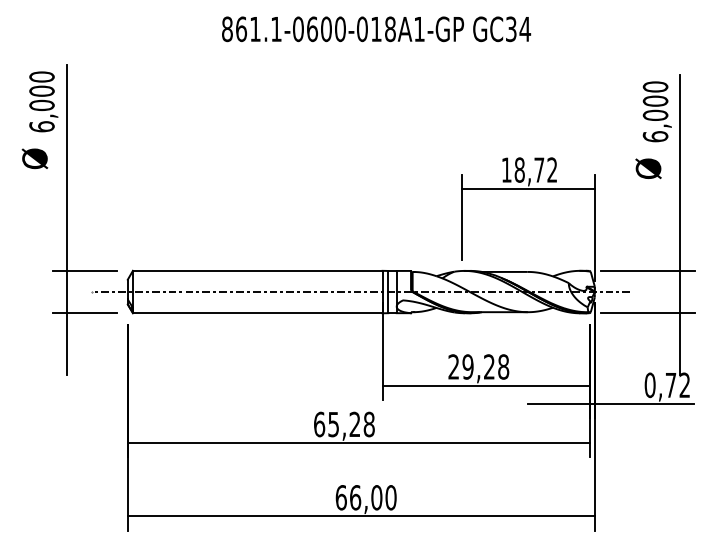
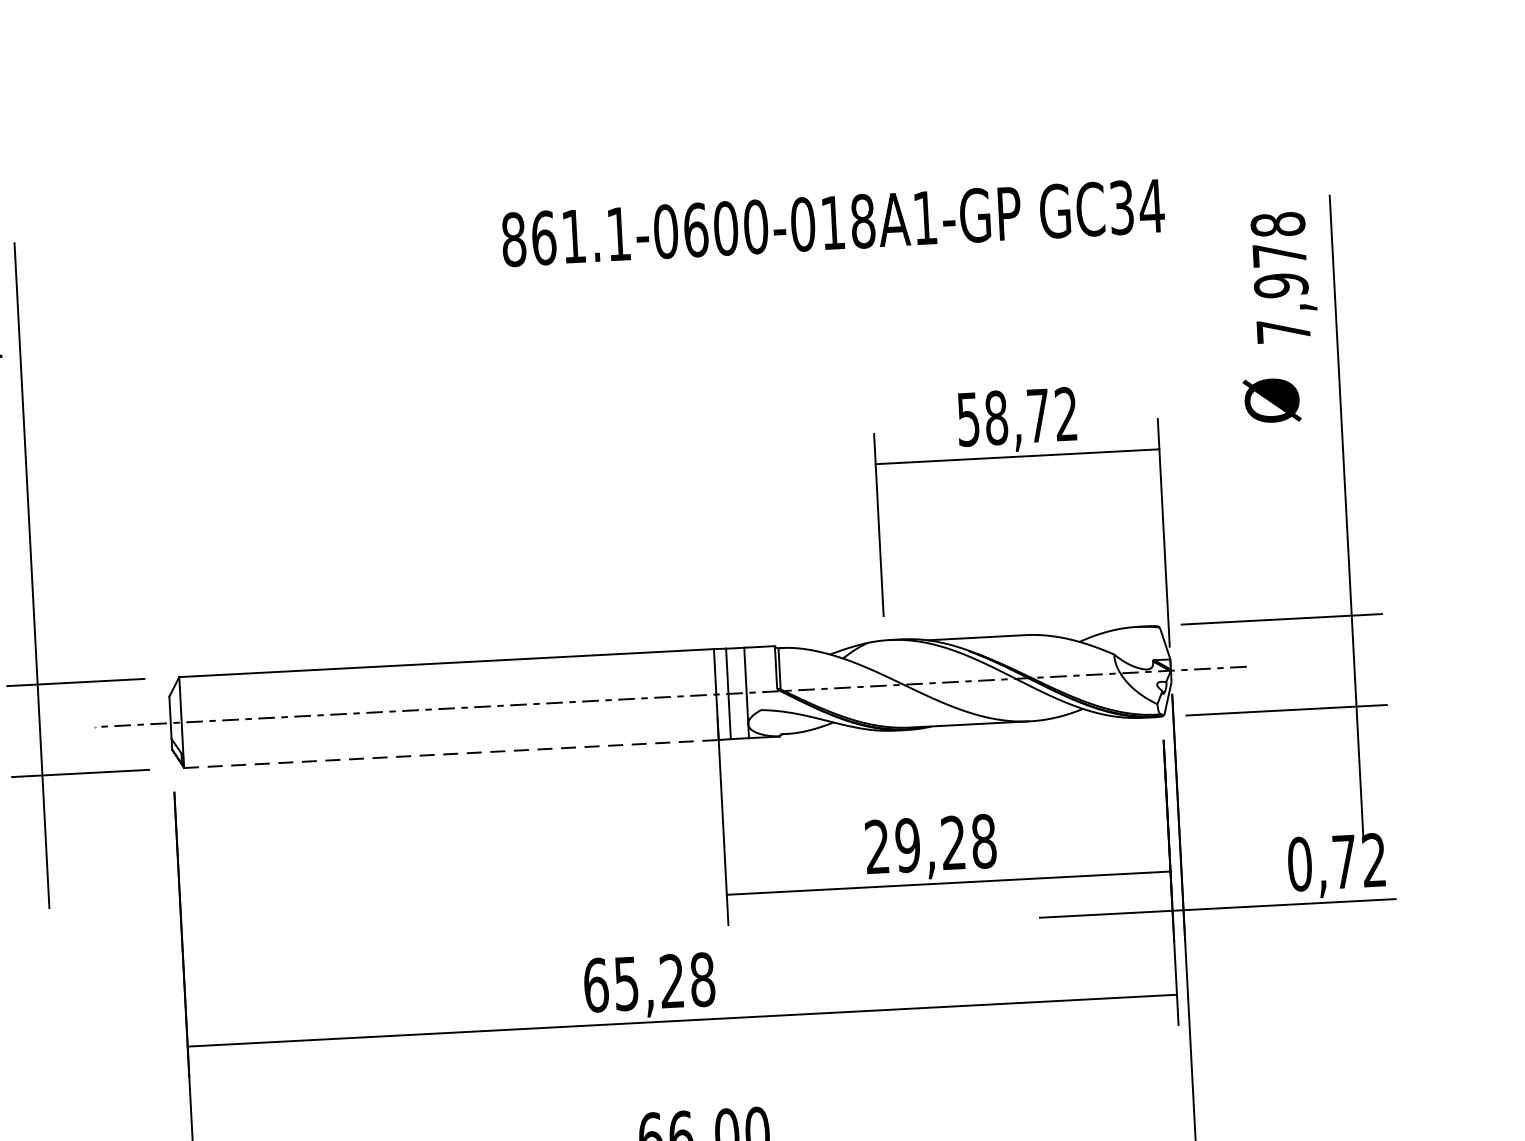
text: (376, 29) -> (833, 223), moved
text: (655, 111) -> (1280, 277), 6,000 -> 7,978
text: (506, 169) -> (968, 418), 18,72 -> 58,72
line: (257, 313) -> (450, 754), solid -> dashed

